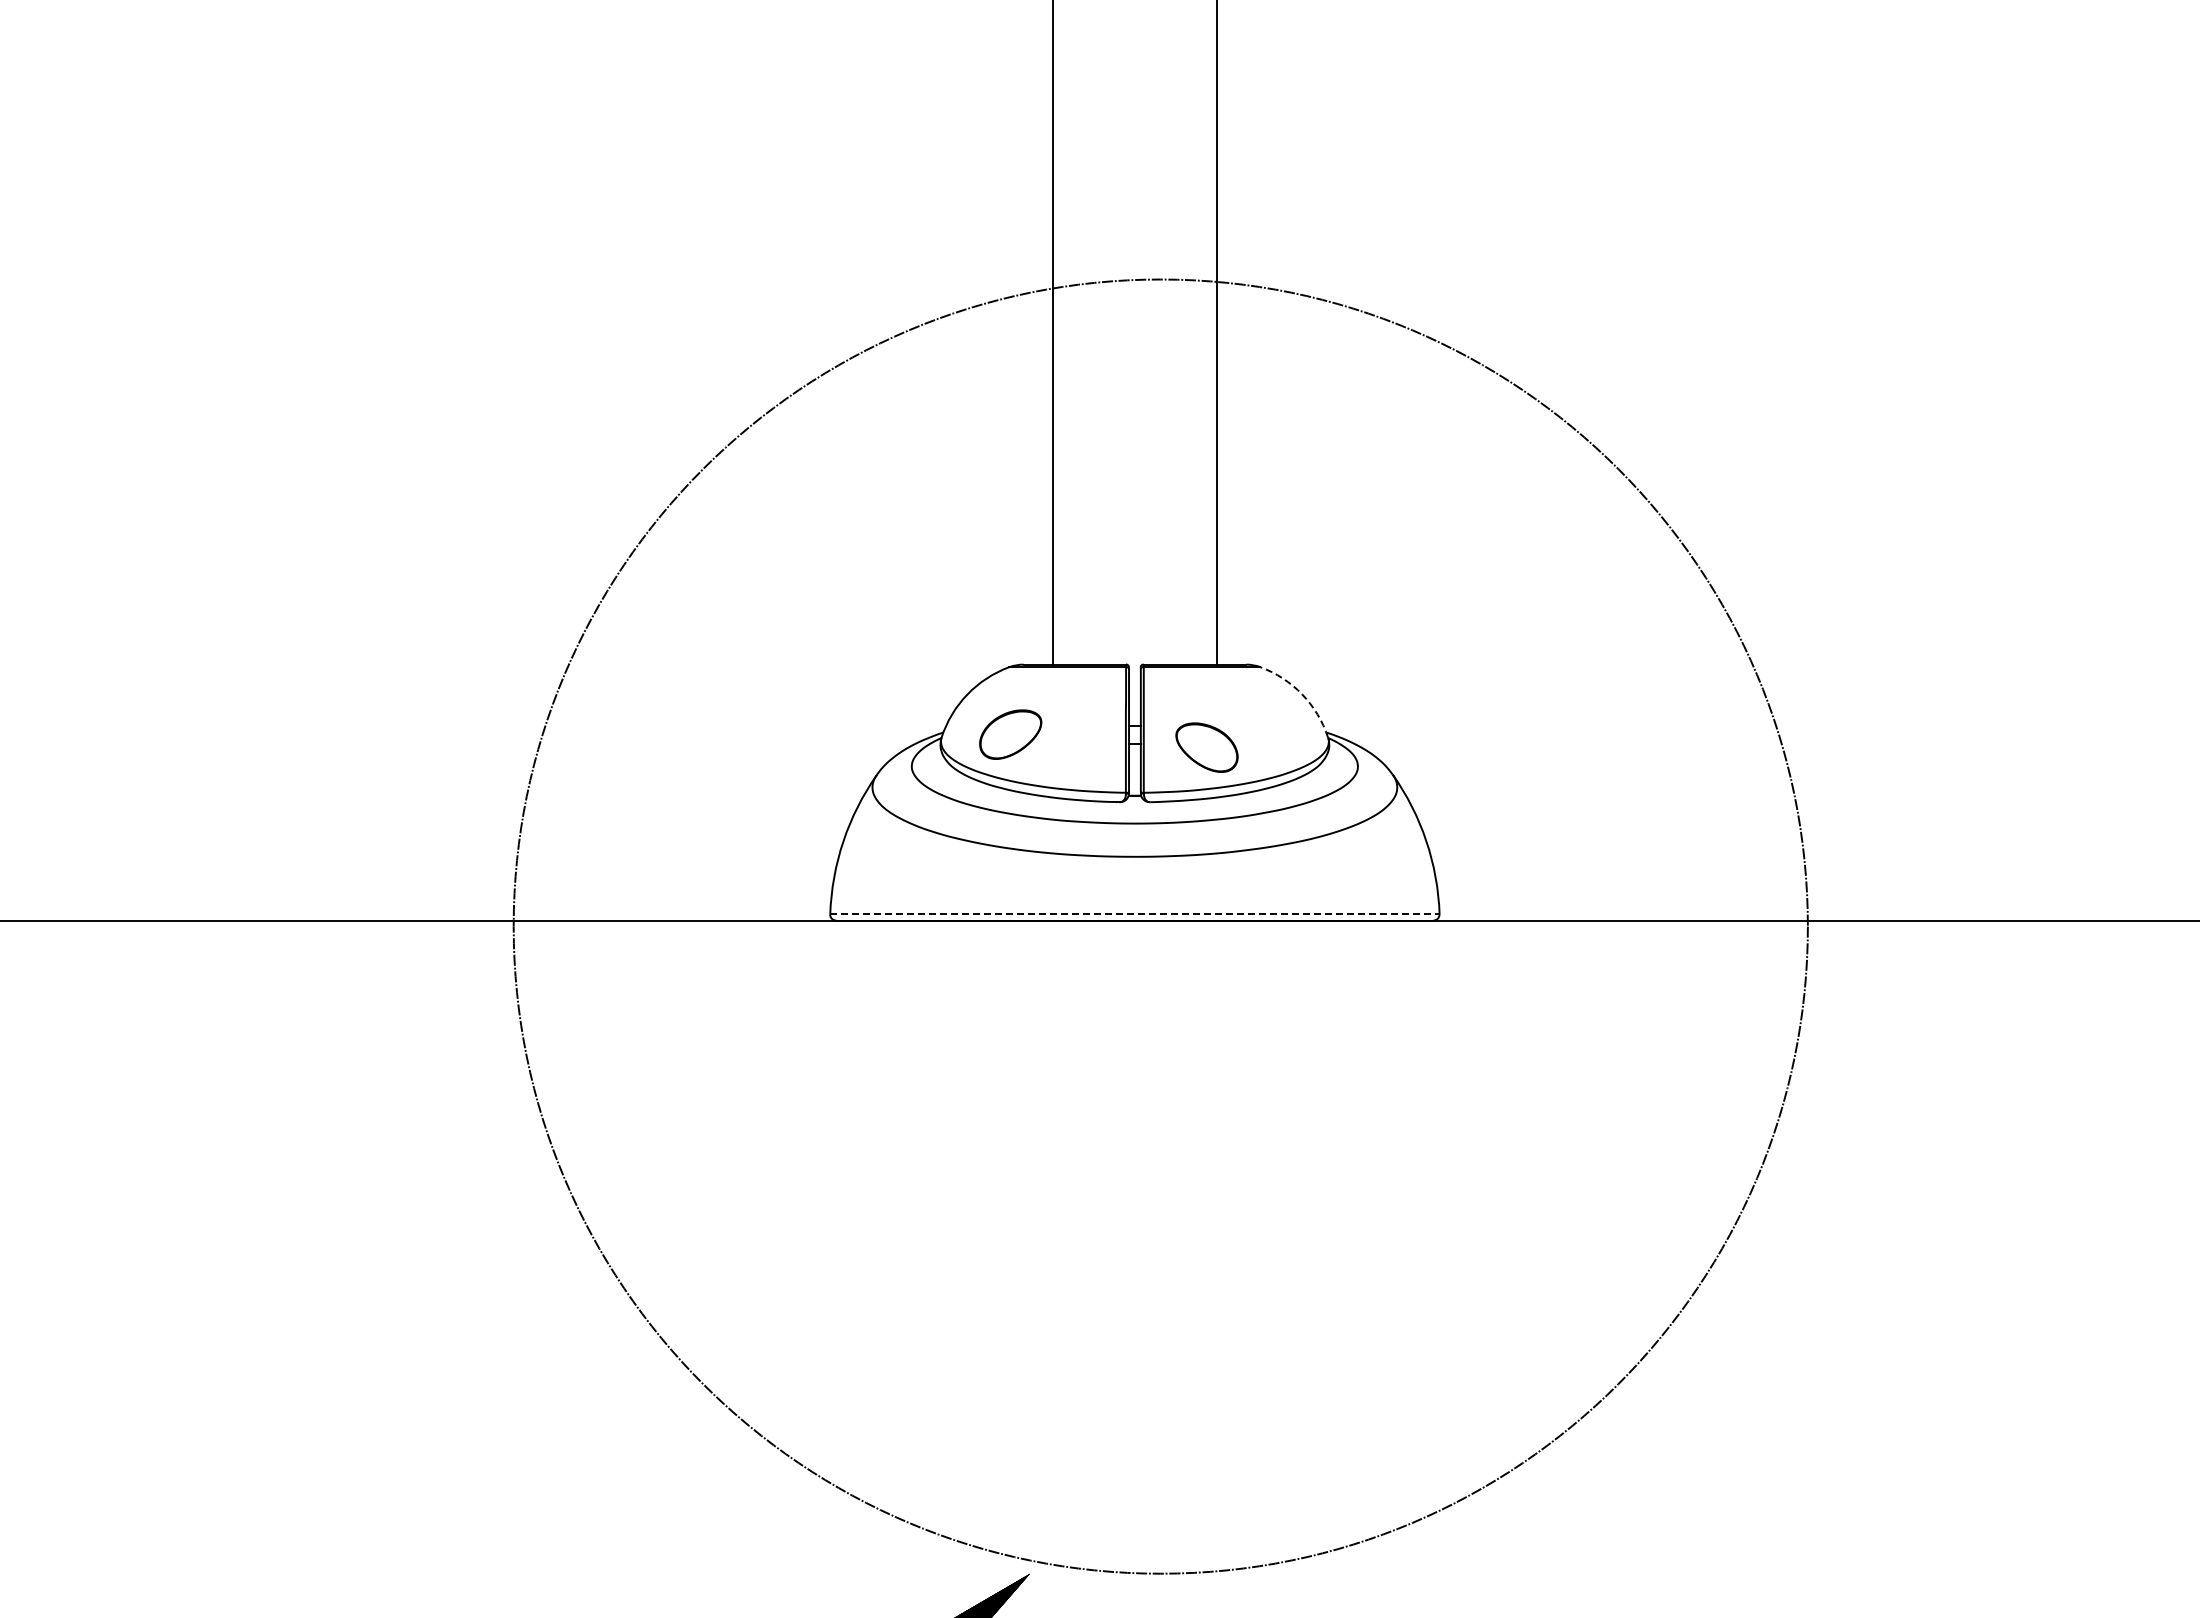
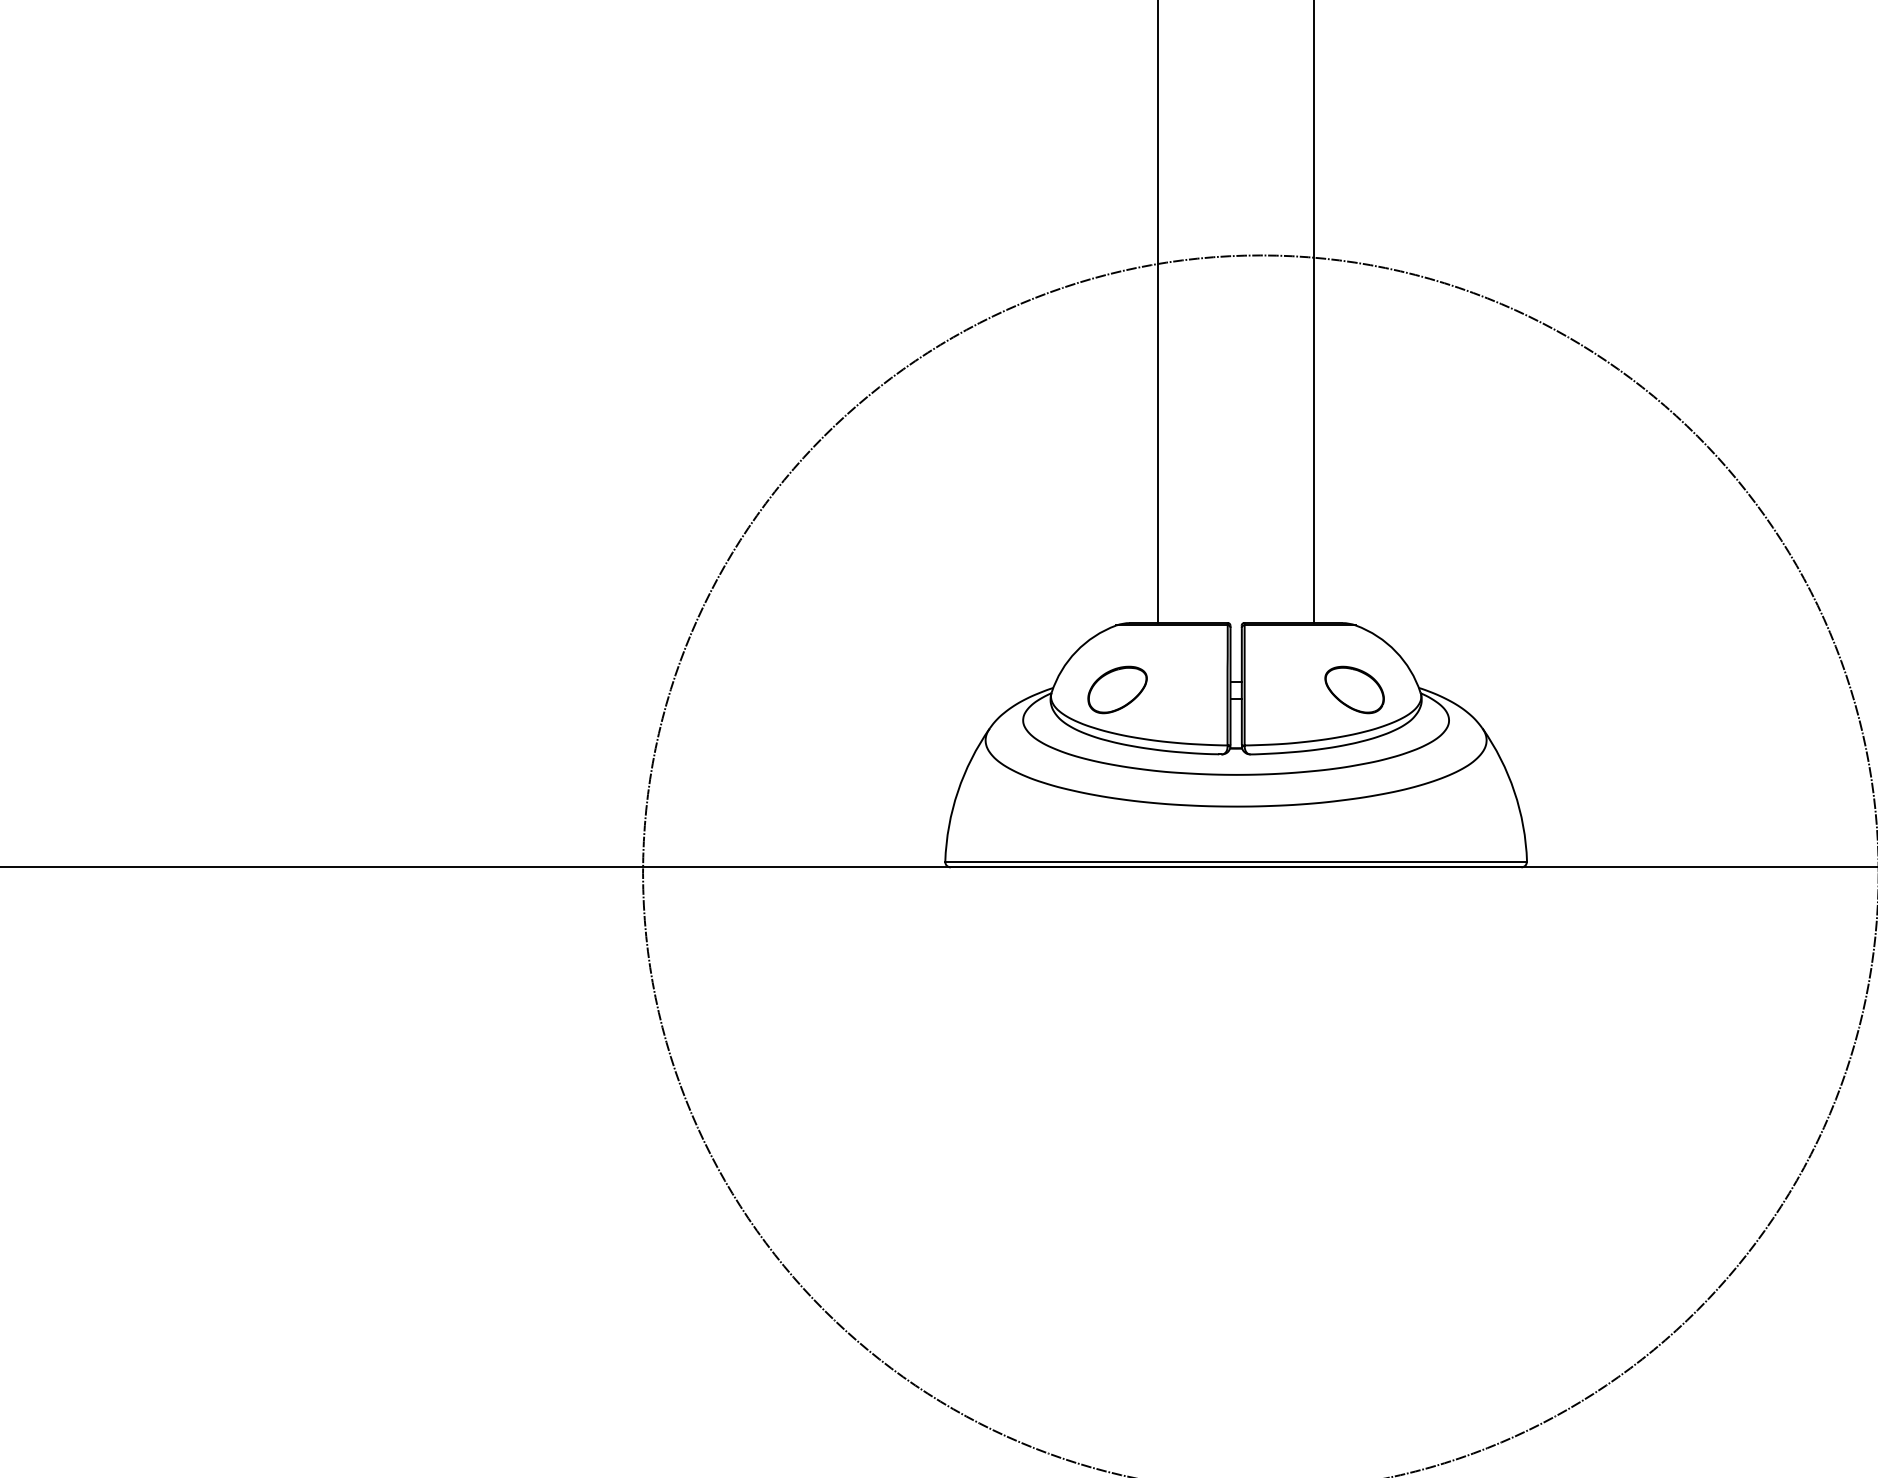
arc: (1302, 694) -> (1396, 651), dashed -> solid
part: (1206, 747) -> (1354, 689), moved
line: (1134, 914) -> (1235, 861), dashed -> solid

